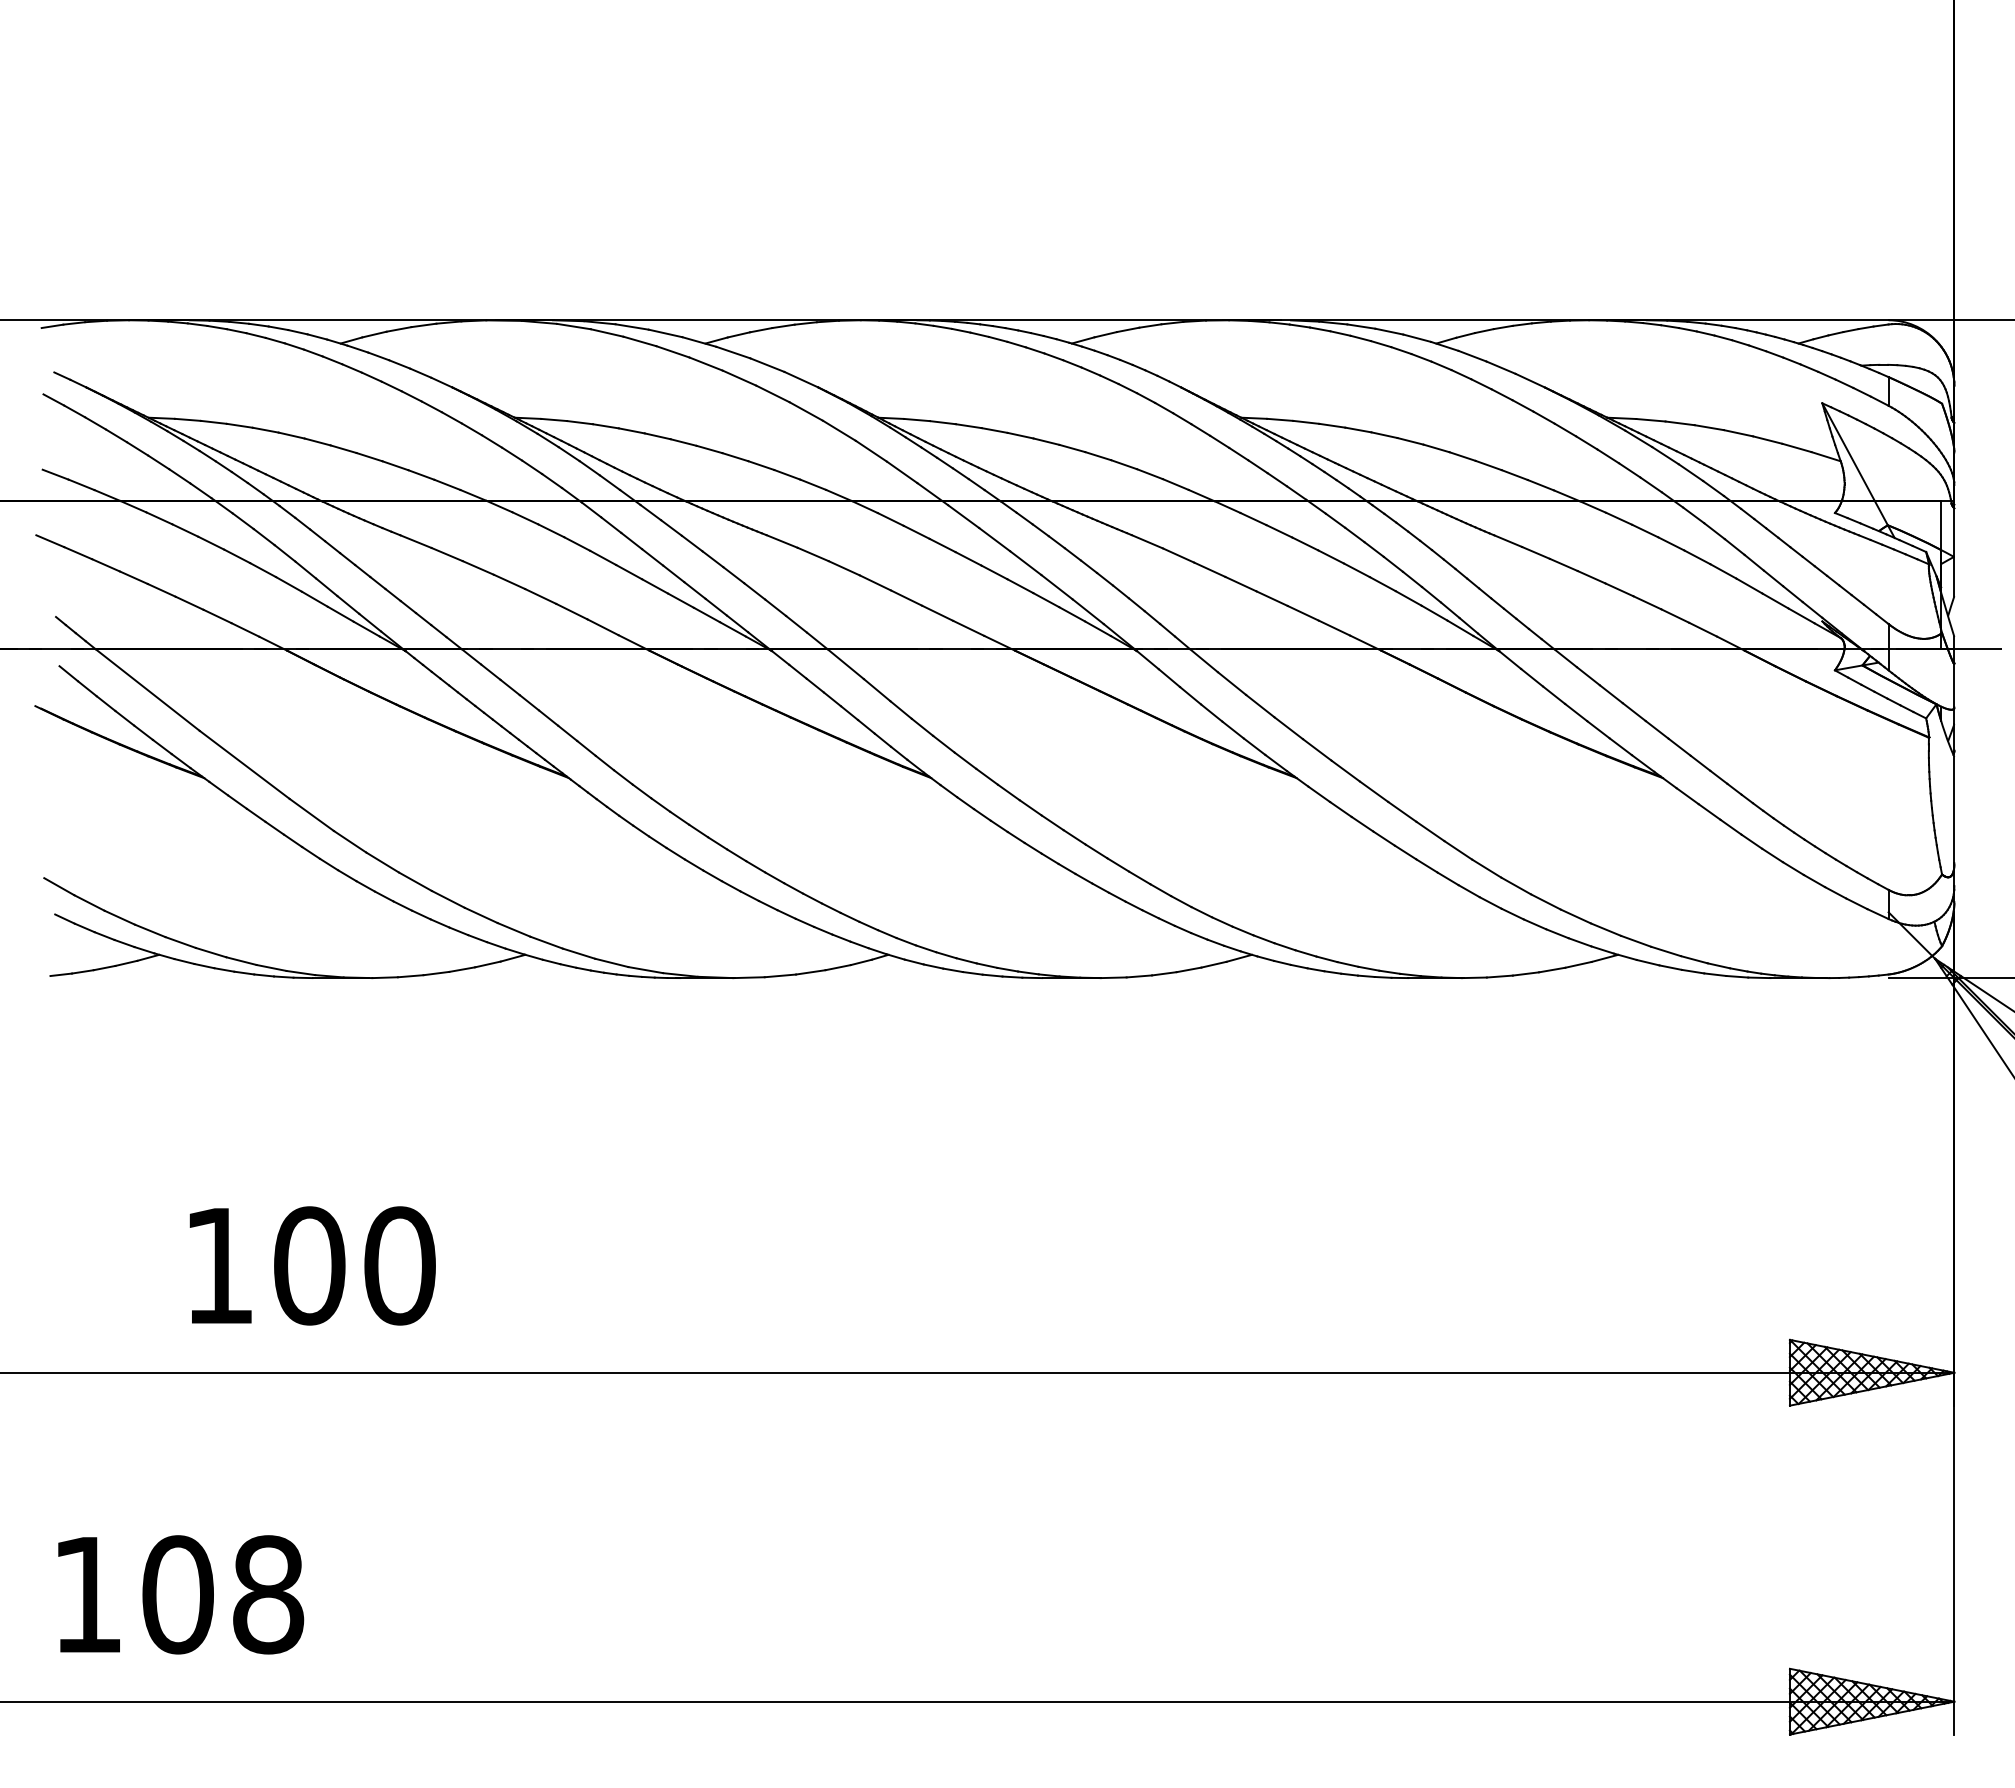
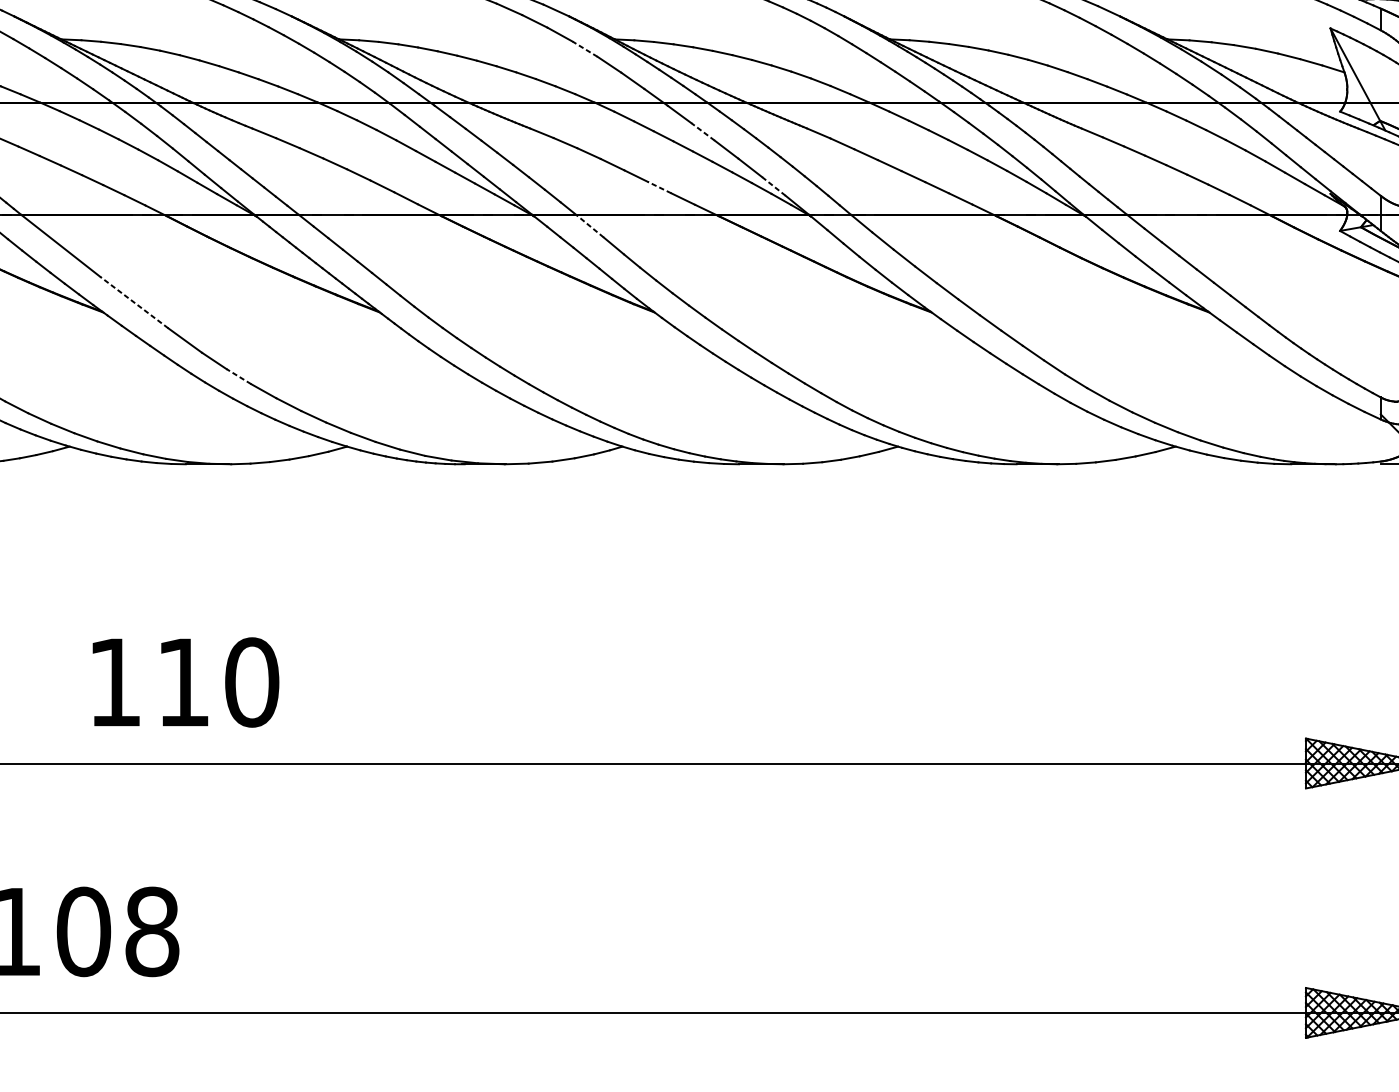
line: (838, 430) -> (584, 49), solid -> dashed
line: (994, 539) -> (702, 131), solid -> dashed
line: (1088, 611) -> (774, 186), solid -> dashed
line: (937, 613) -> (659, 187), solid -> dashed
line: (845, 664) -> (589, 226), solid -> dashed
line: (244, 764) -> (134, 302), solid -> dashed
line: (382, 862) -> (238, 376), solid -> dashed
text: (309, 1265) -> (183, 682), 100 -> 110

